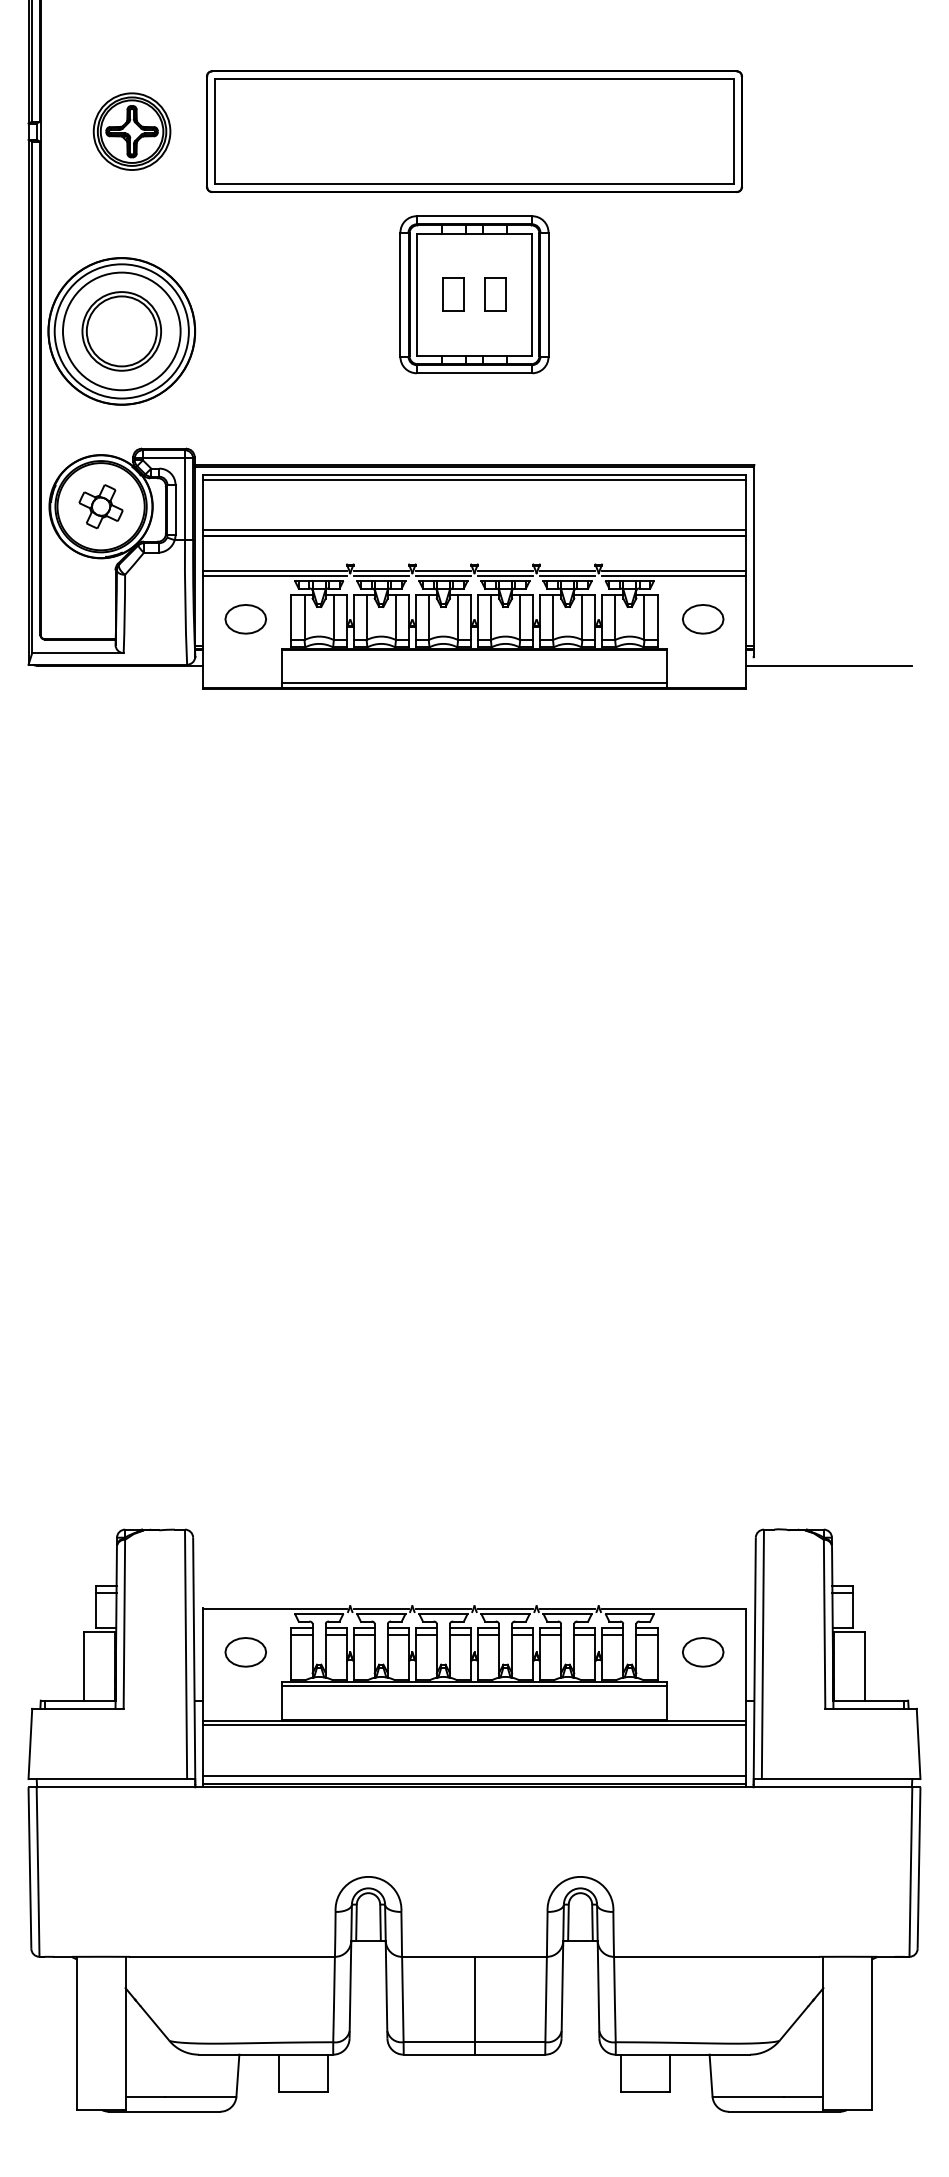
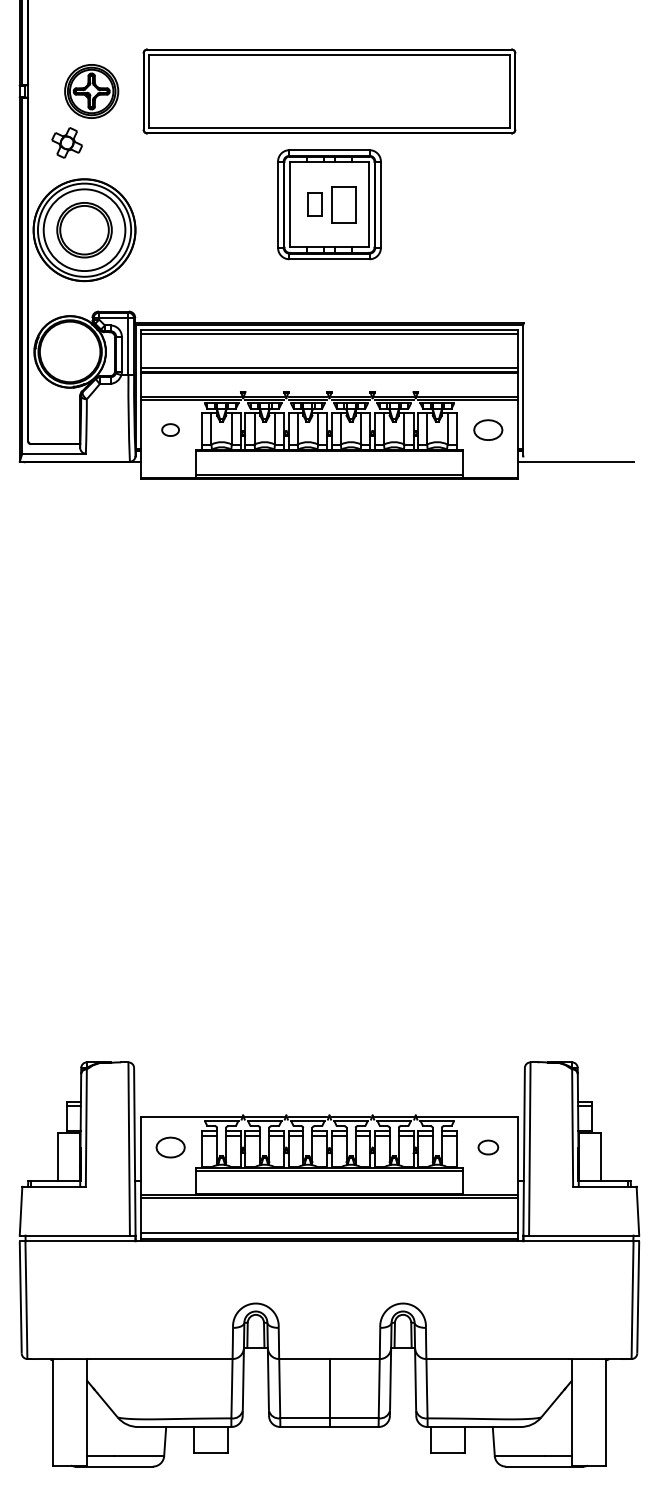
part: (494, 294) -> (343, 204), size x1.6
part: (100, 506) -> (66, 142), moved
part: (245, 618) -> (170, 429), size x0.6
part: (703, 1652) -> (488, 1147), size x0.7

